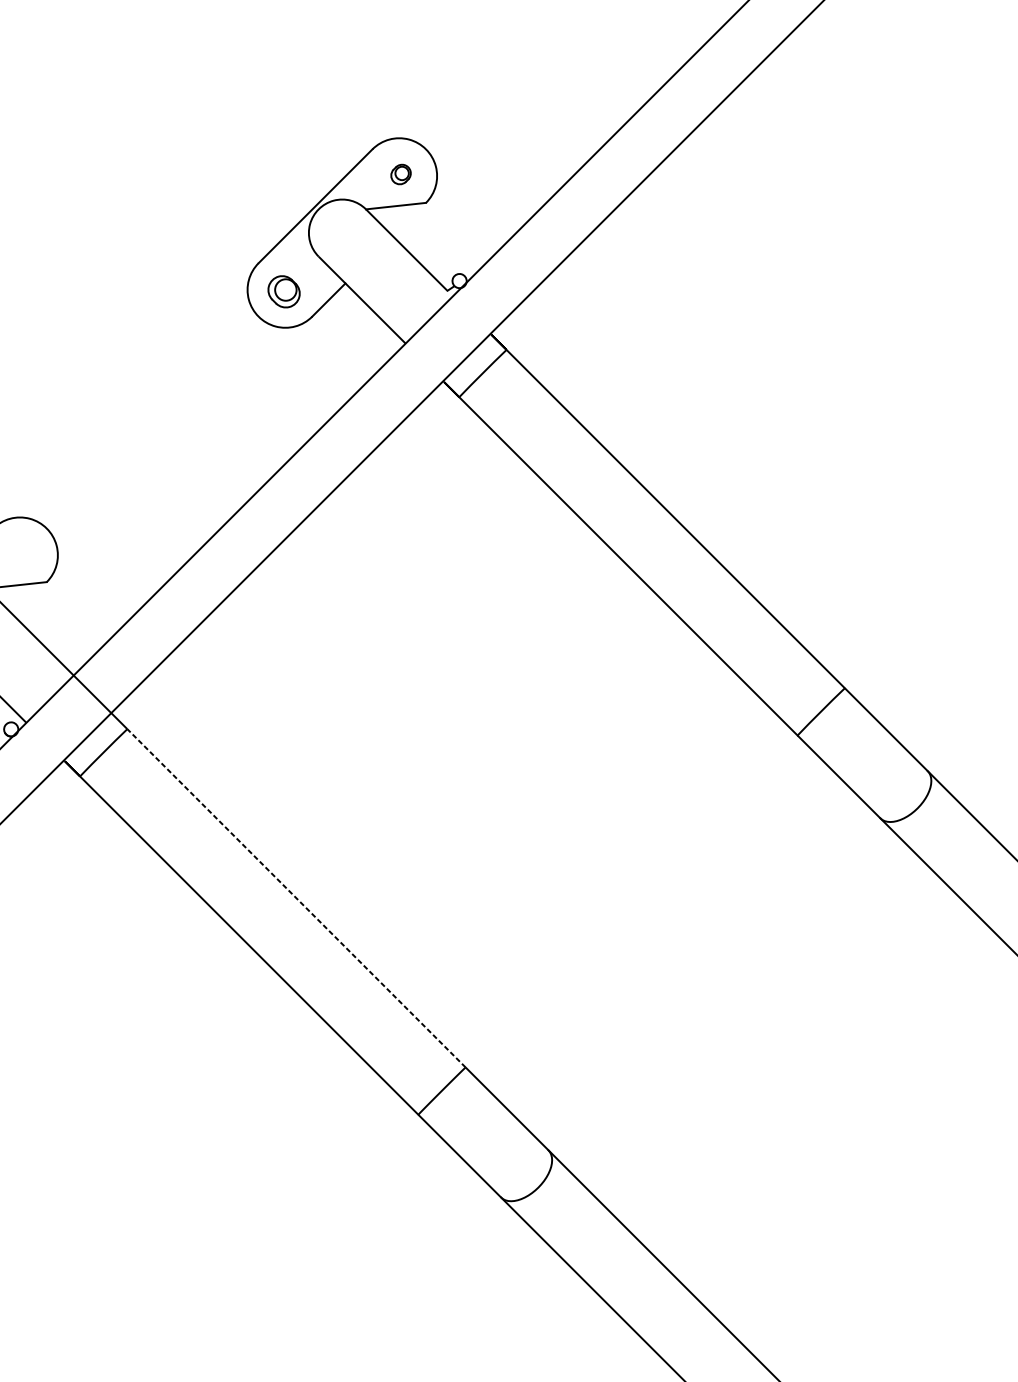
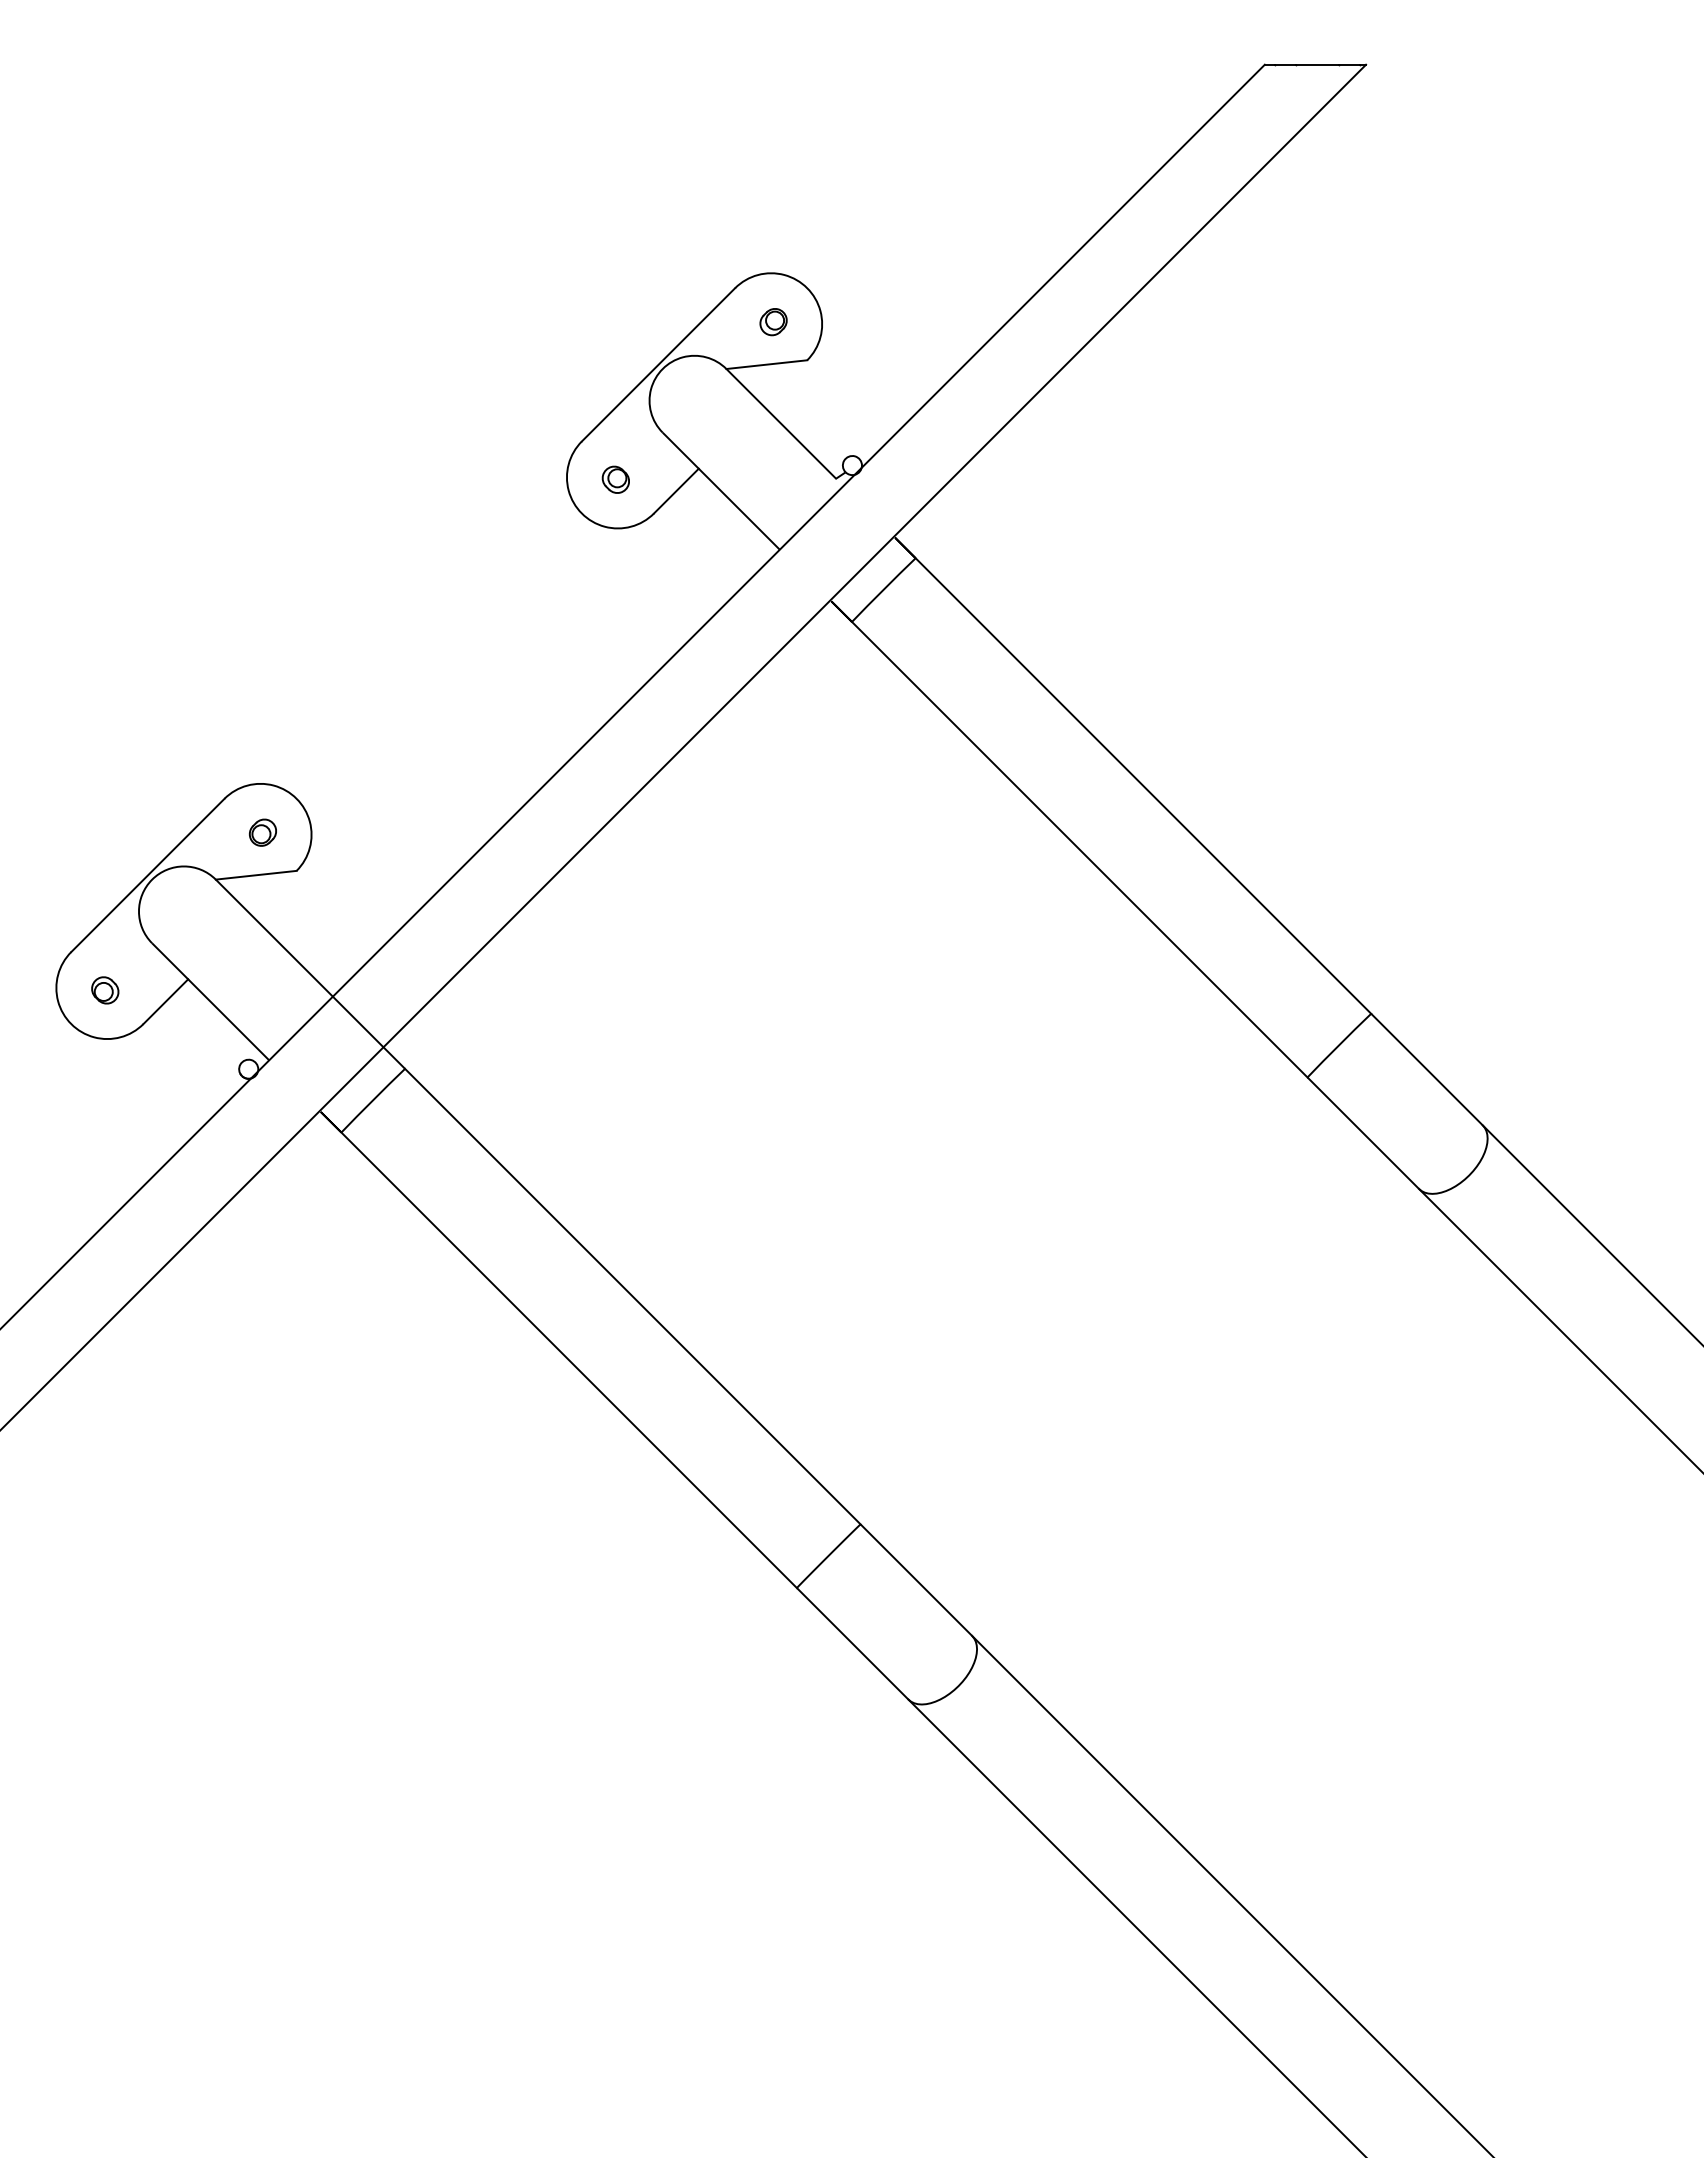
part: (283, 291) -> (615, 479), size x0.62
part: (21, 553) -> (262, 832), added
line: (296, 898) -> (632, 1296), dashed -> solid

